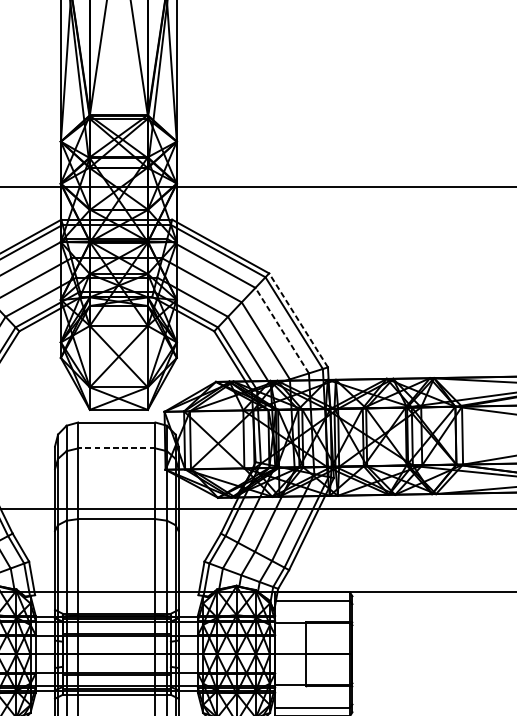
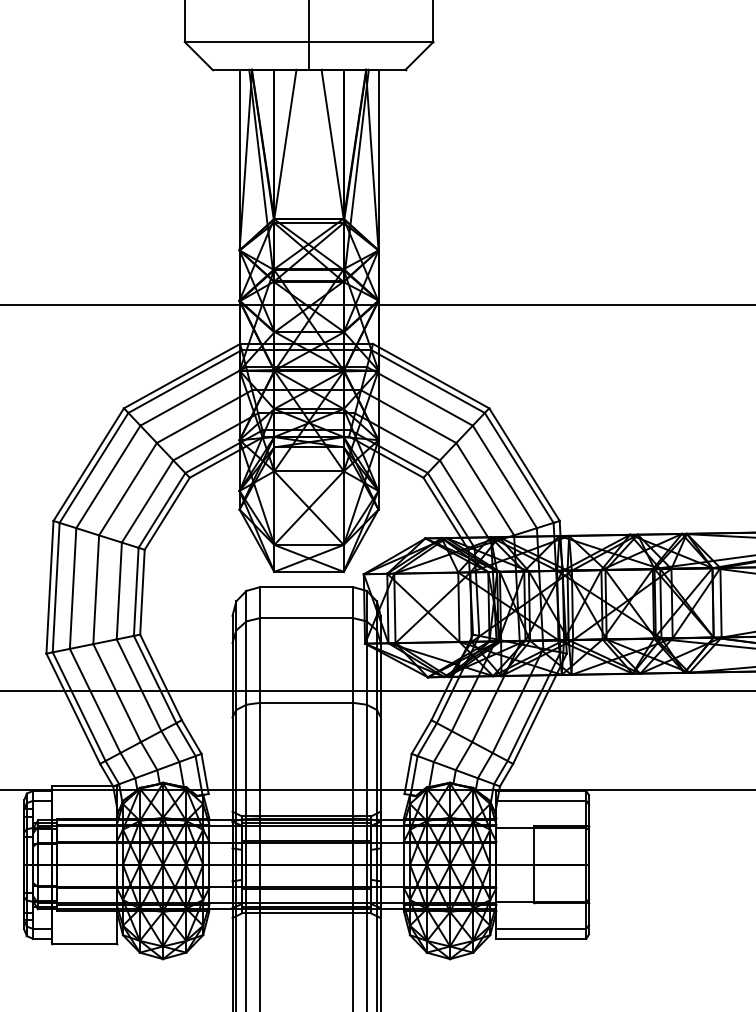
line: (298, 320) -> (524, 464), dashed -> solid
line: (281, 330) -> (504, 476), dashed -> solid
line: (116, 448) -> (306, 618), dashed -> solid

